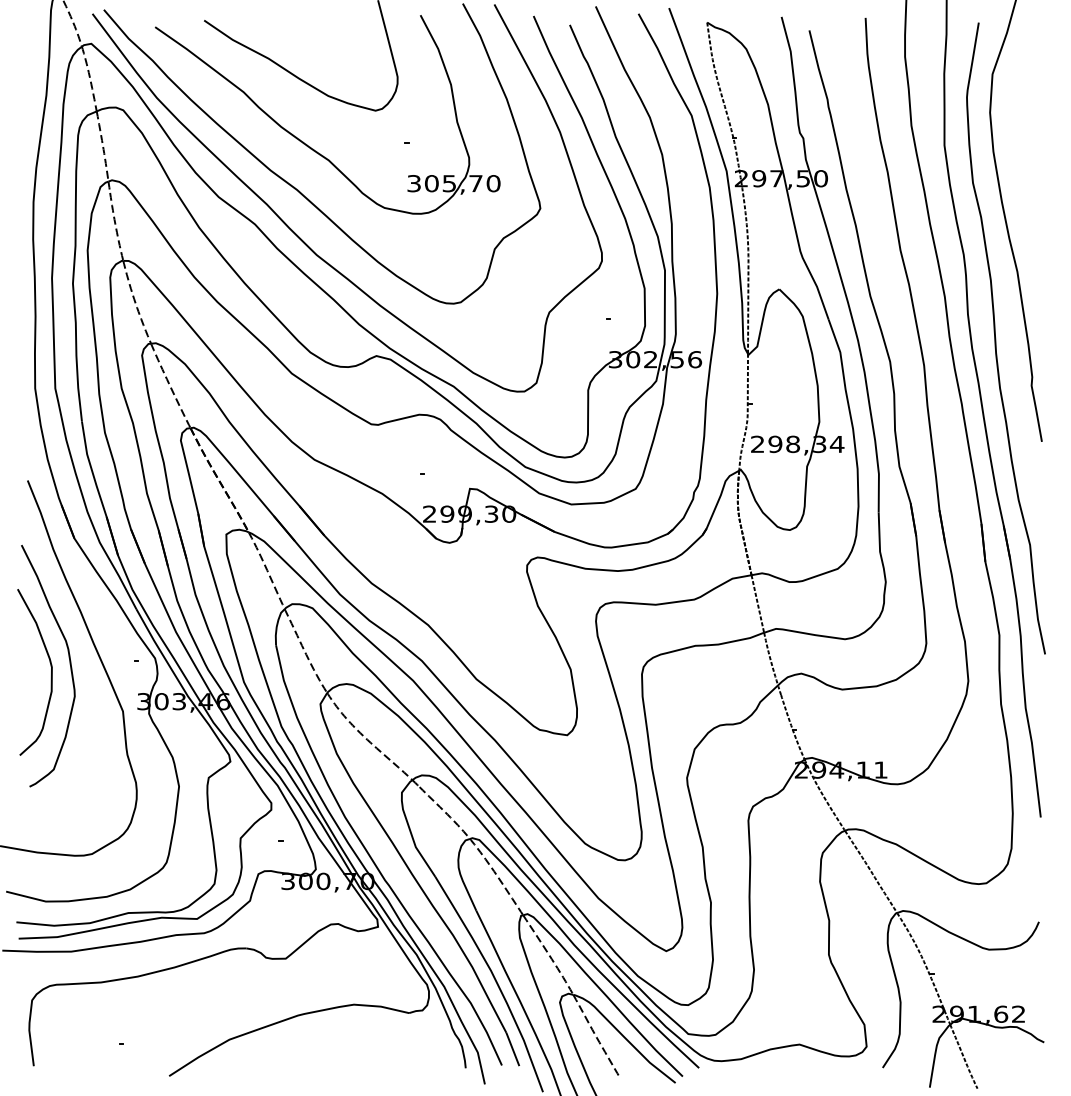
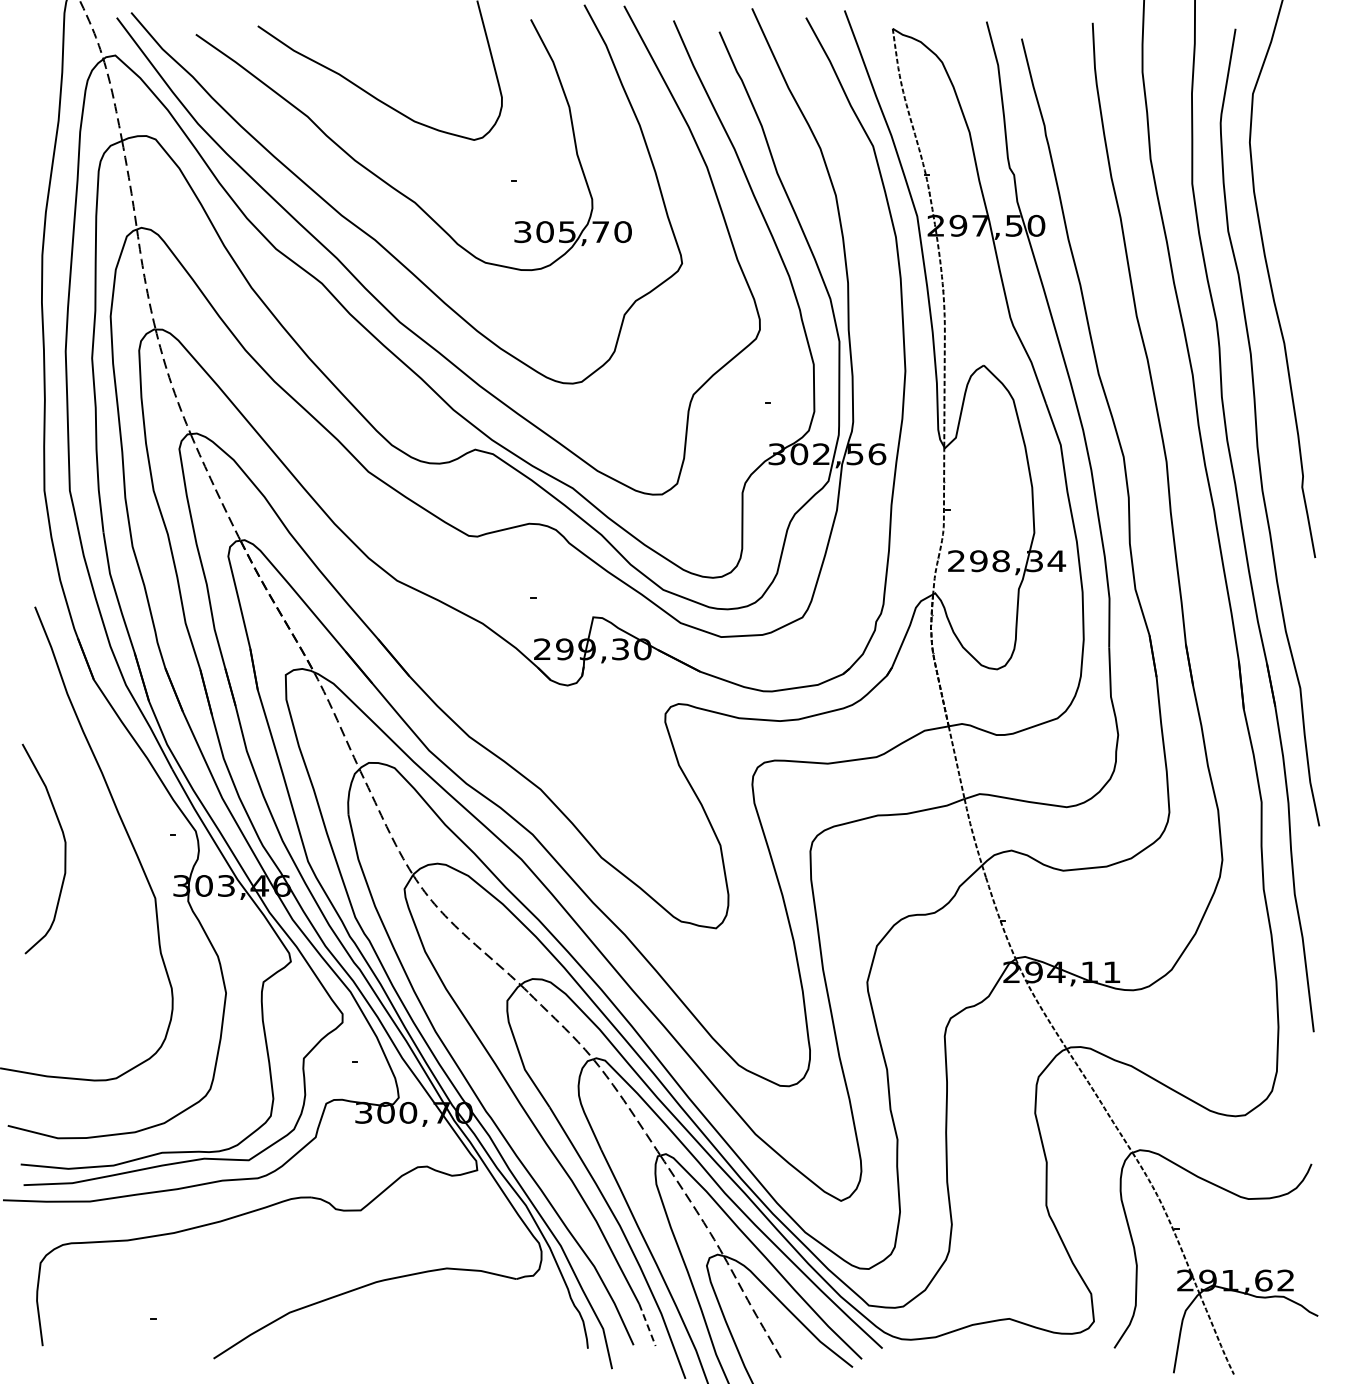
curve: (69, 661) -> (87, 835), removed
line: (512, 1049) -> (647, 1325), solid -> dashed

